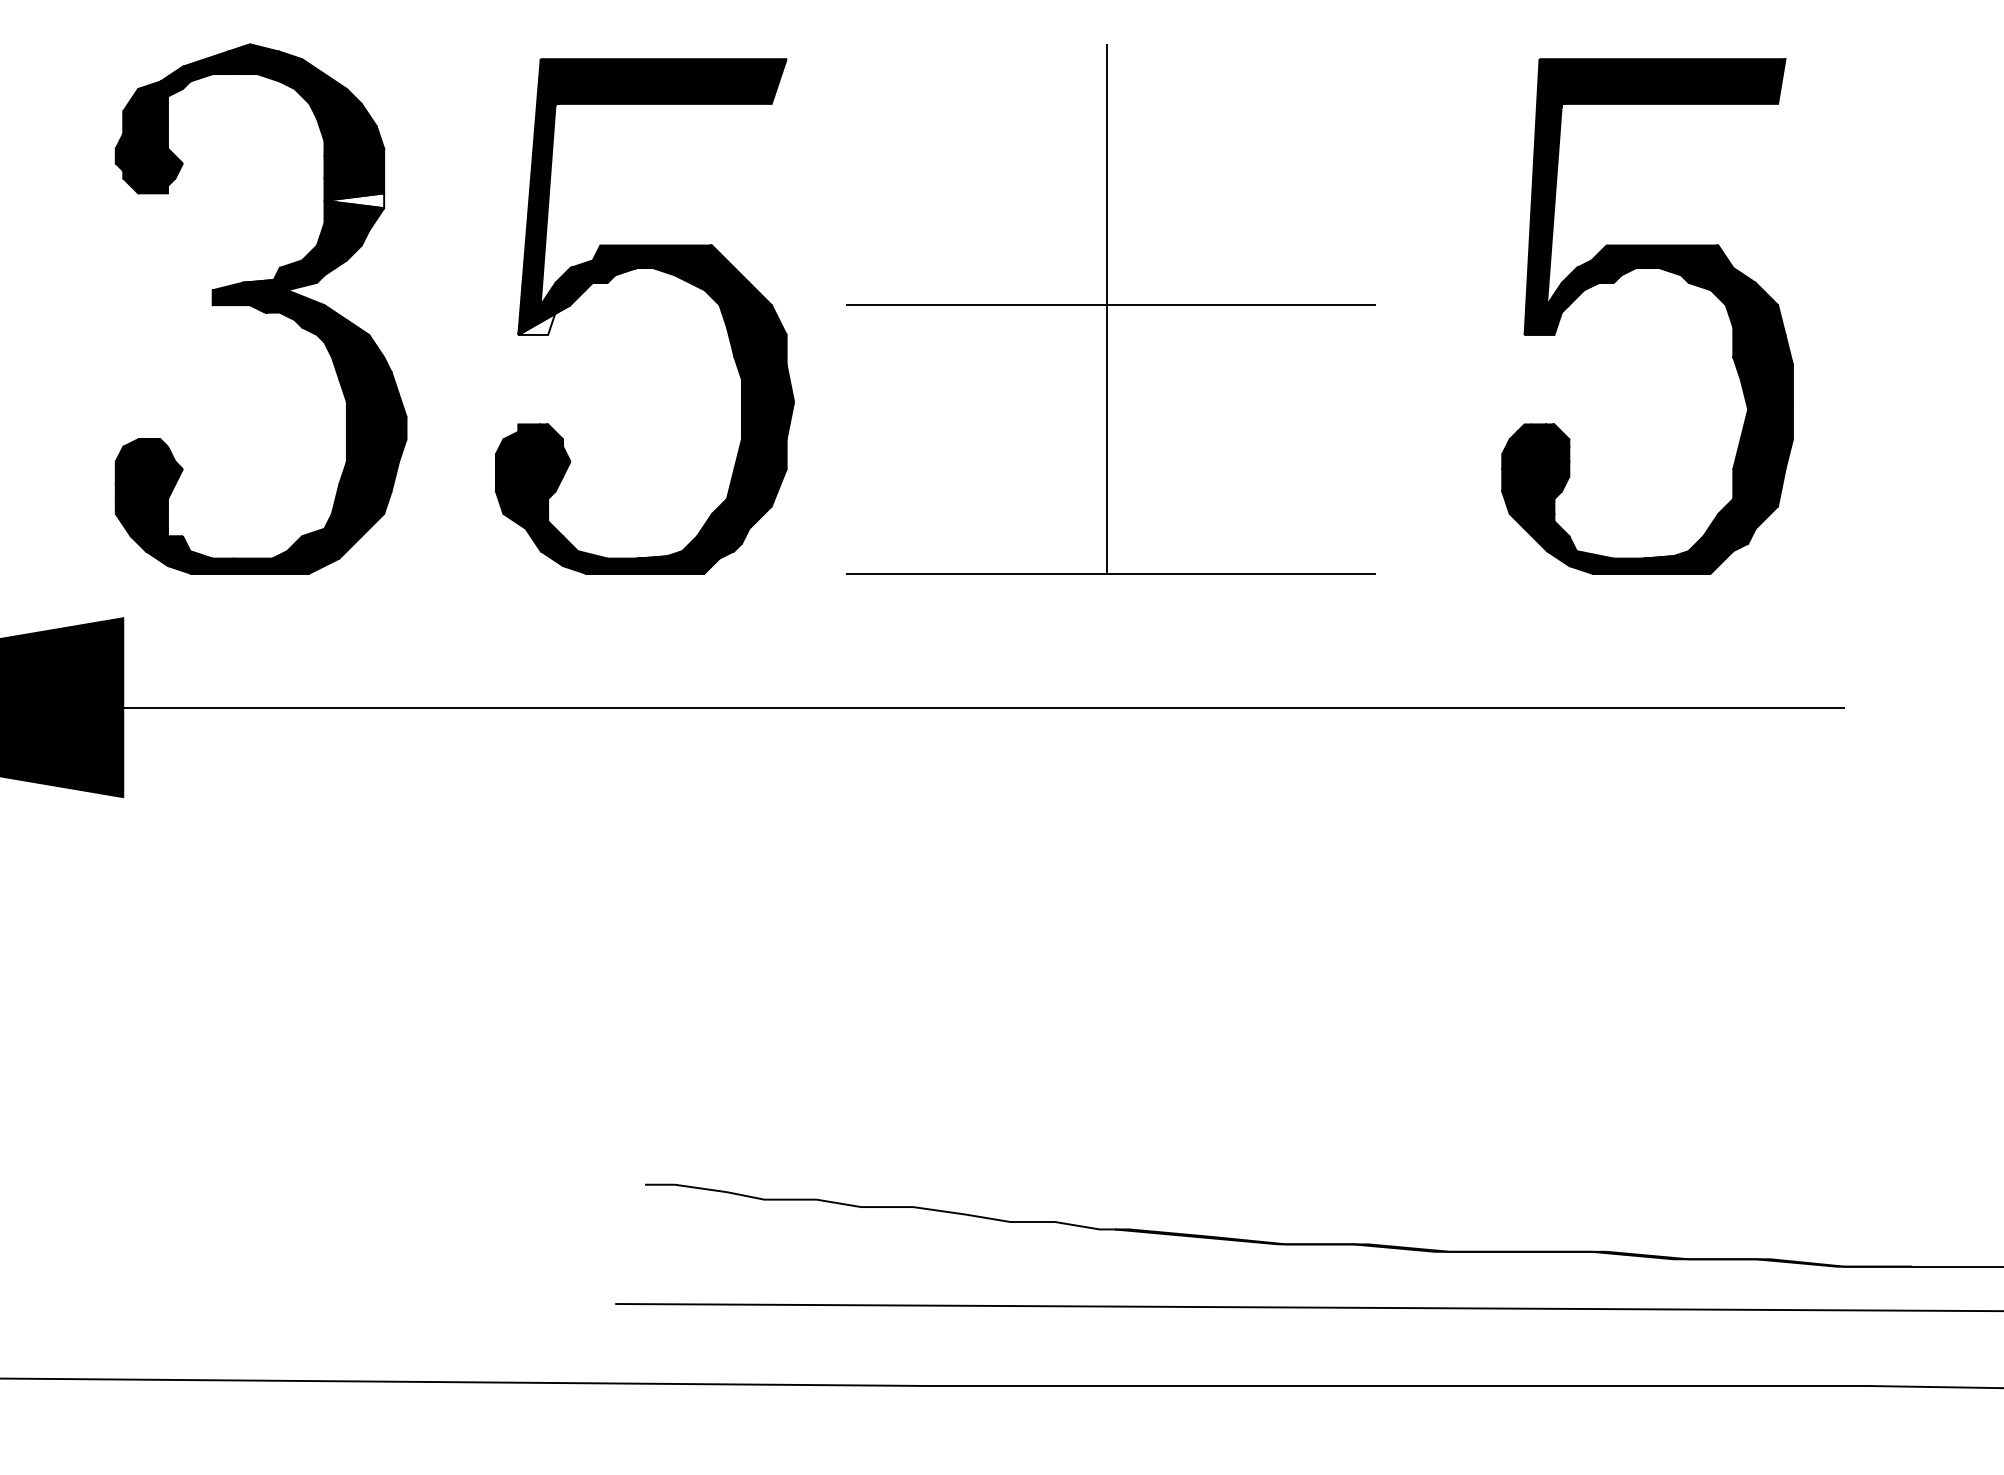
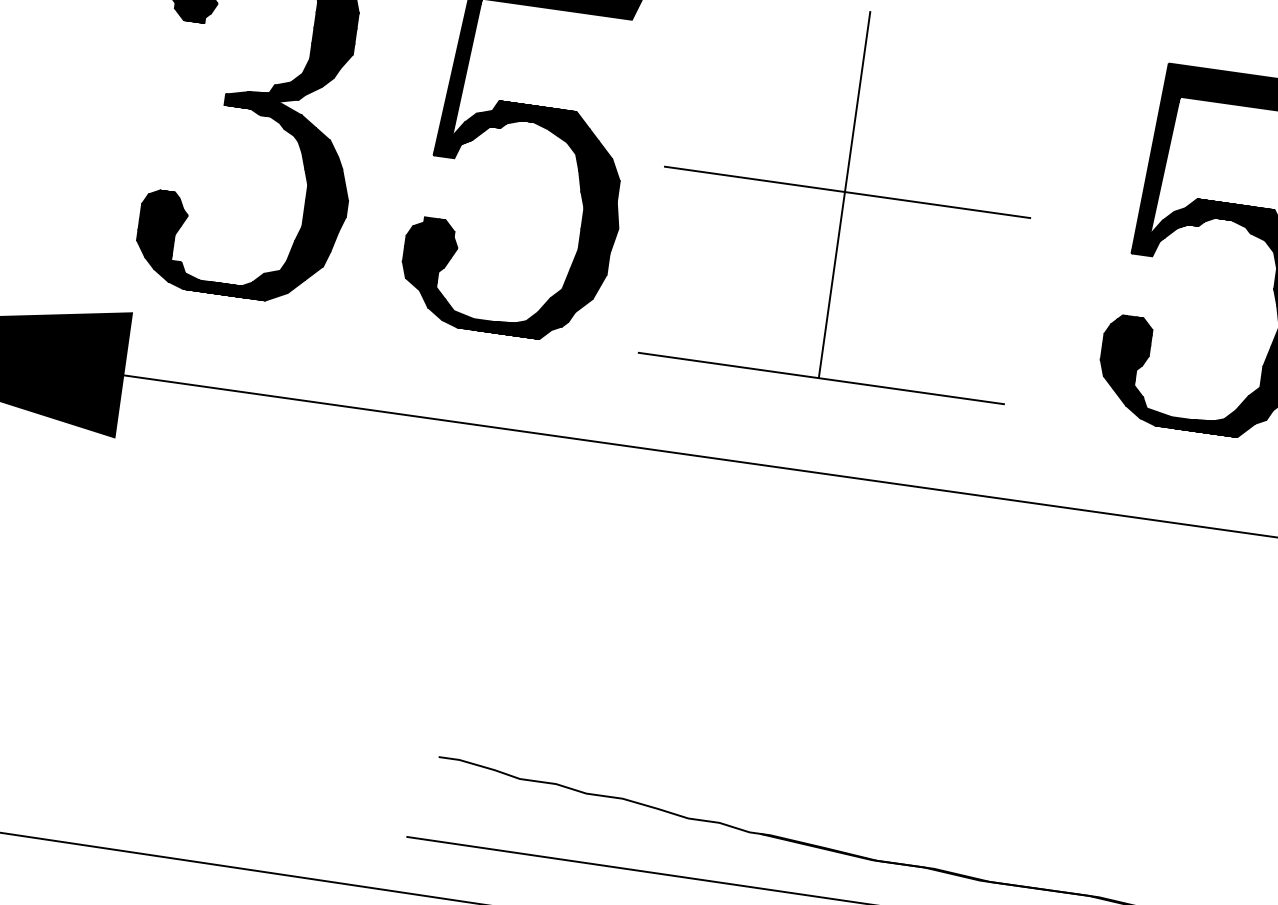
fill: (354, 200) -> (333, 46), added
fill: (536, 323) -> (447, 149), added

